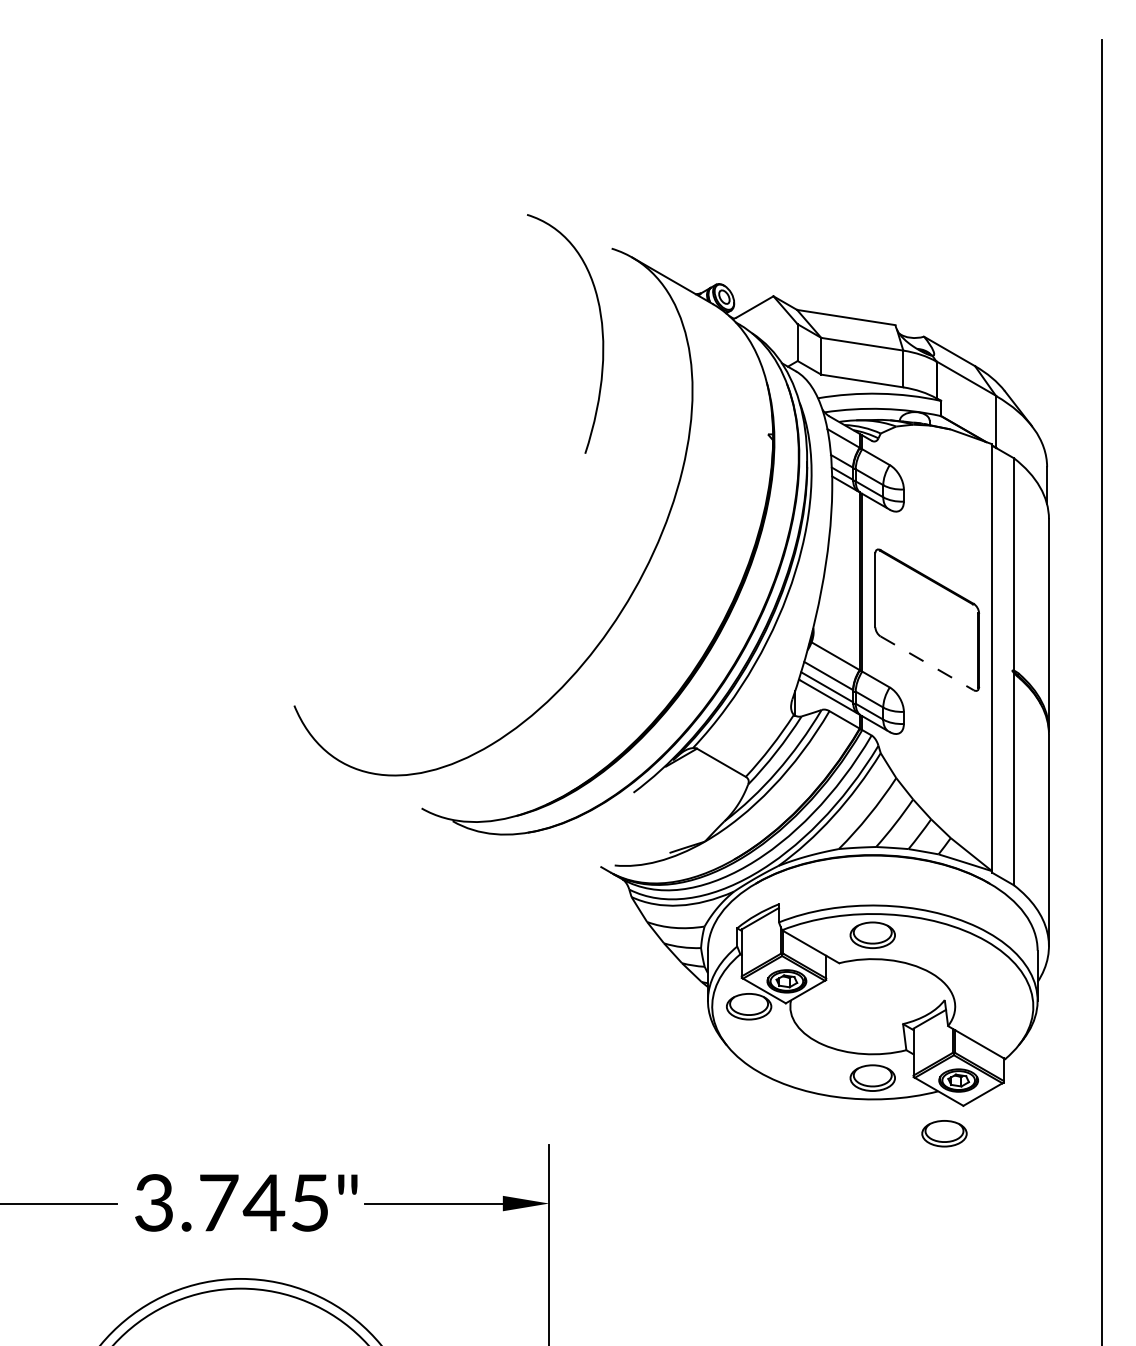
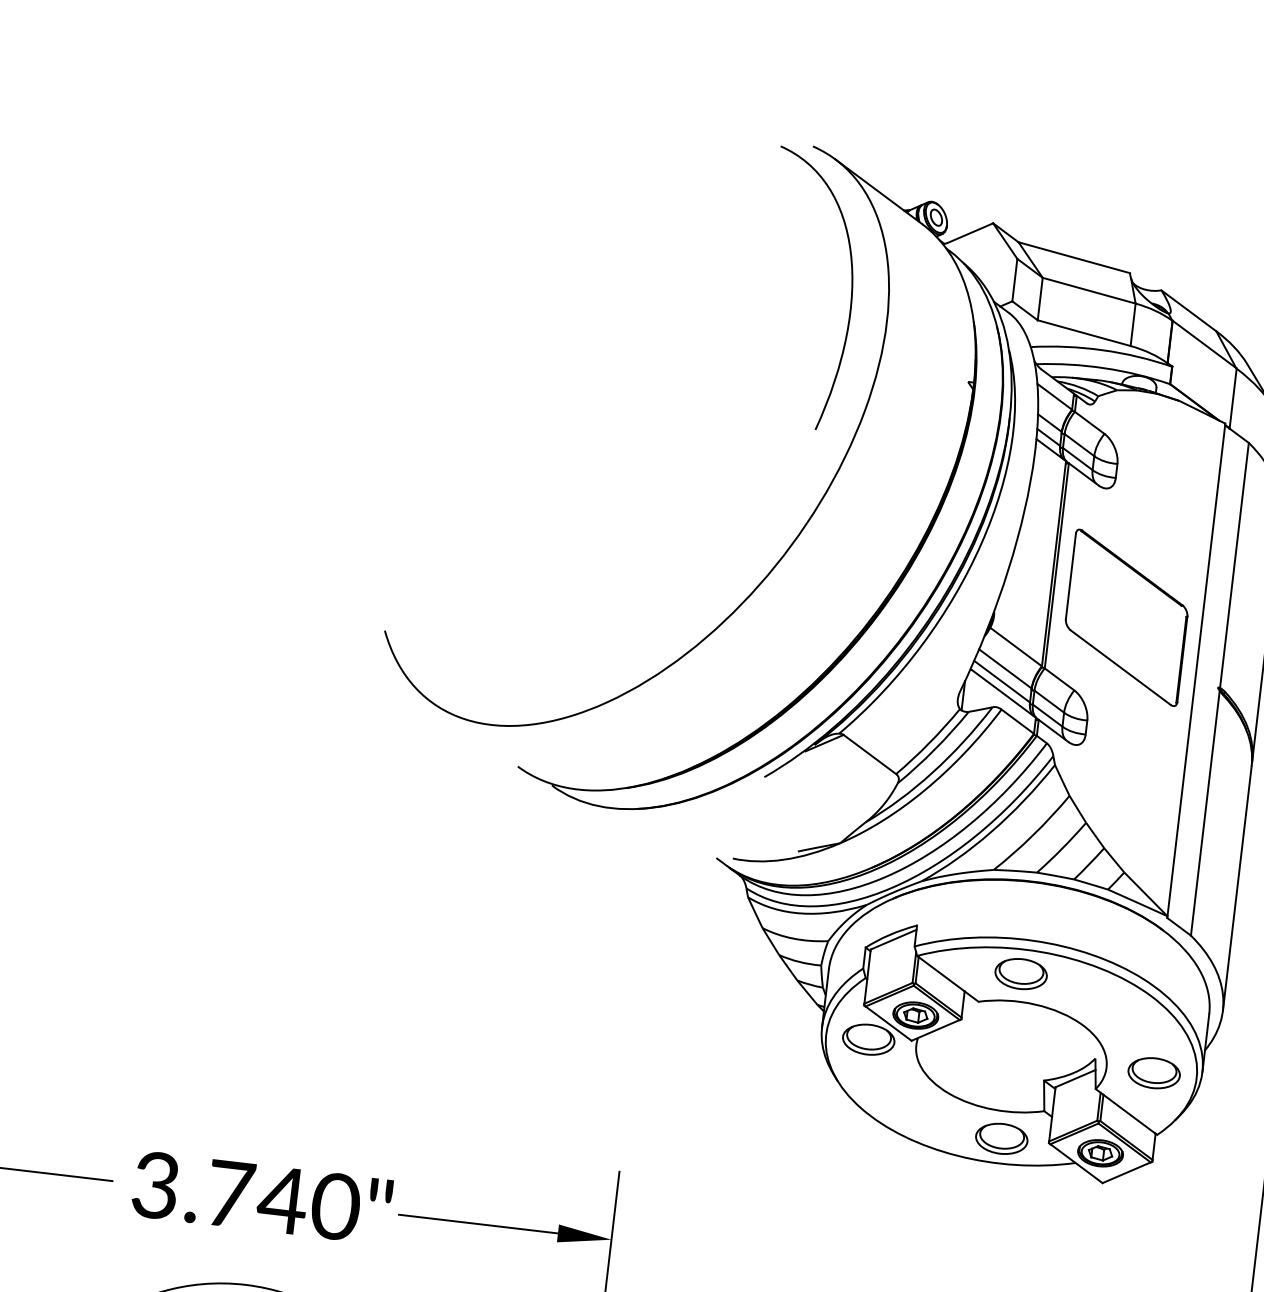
curve: (601, 333) -> (850, 293), moved
line: (927, 663) -> (1121, 667), dashed -> solid
part: (944, 1133) -> (1154, 1072), moved
text: (309, 1202) -> (335, 1206), 3.745" -> 3.740"

